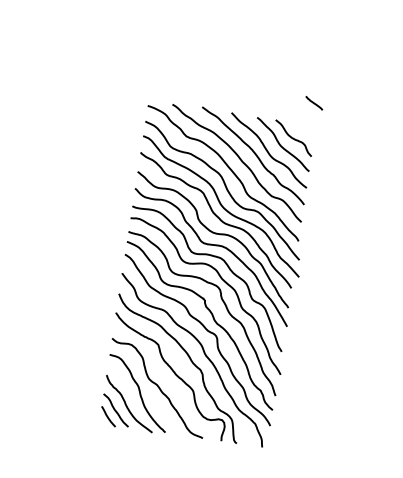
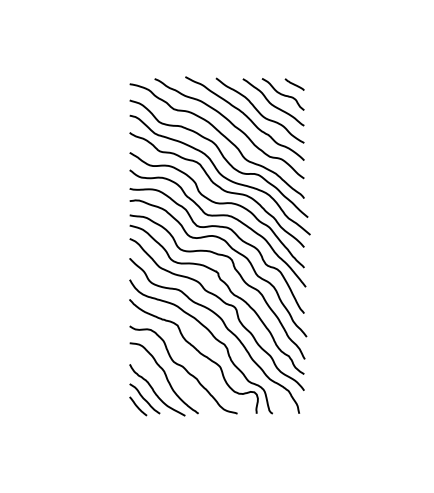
line: (314, 103) -> (294, 84), moved

